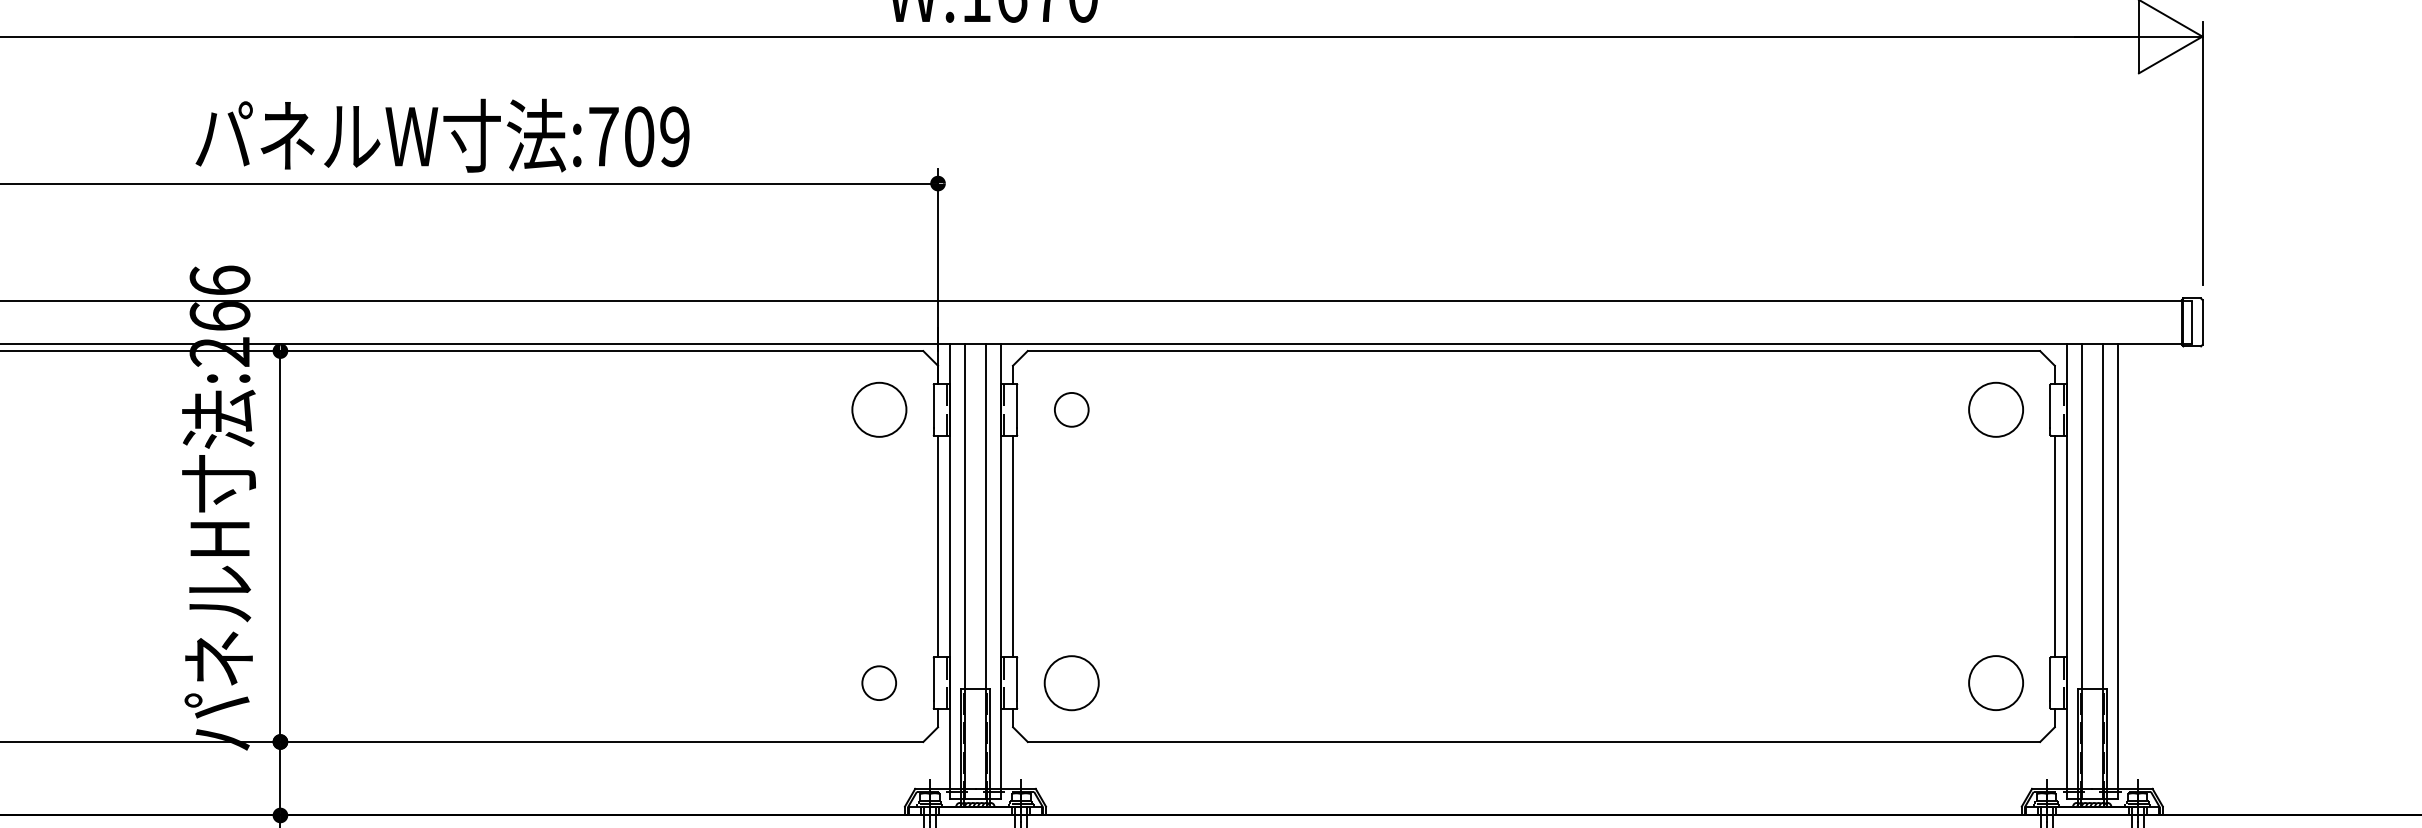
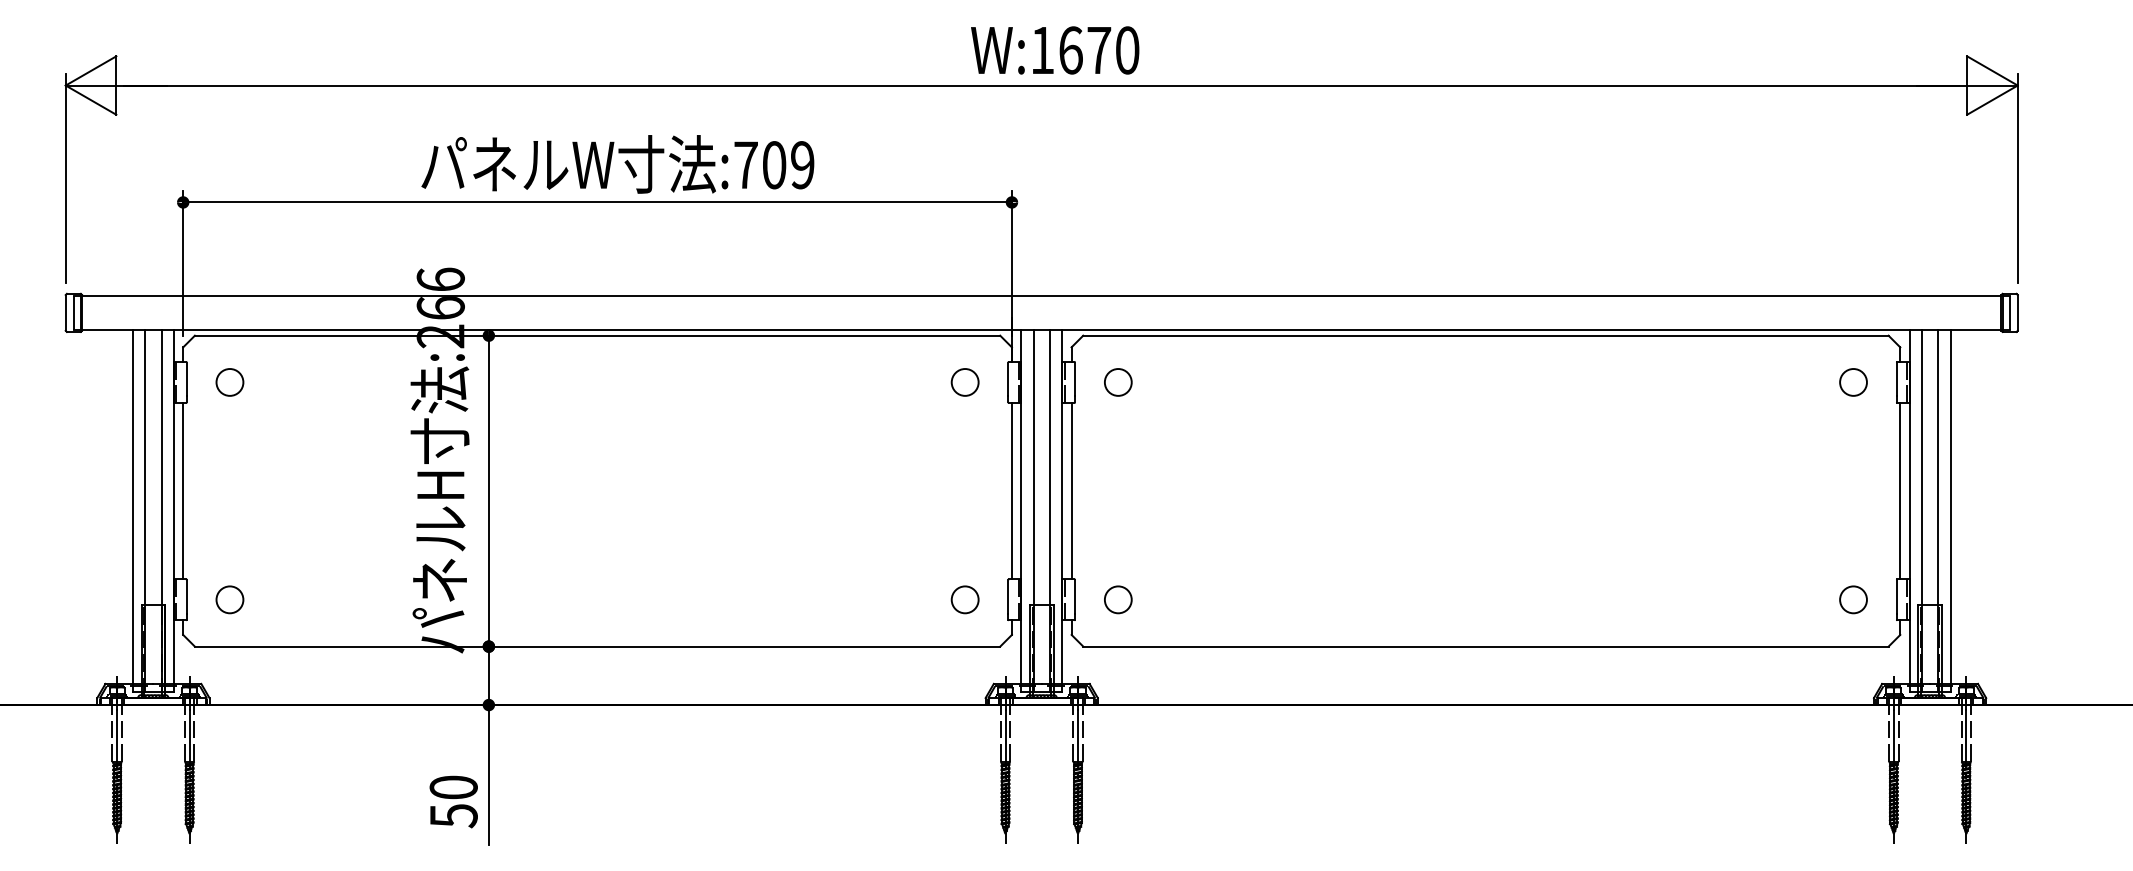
circle: (878, 409) -> (964, 382), size x0.62
circle: (1996, 409) -> (1853, 382), size x0.62
circle: (1070, 682) -> (1117, 599), size x0.62
circle: (1996, 682) -> (1853, 599), size x0.62

